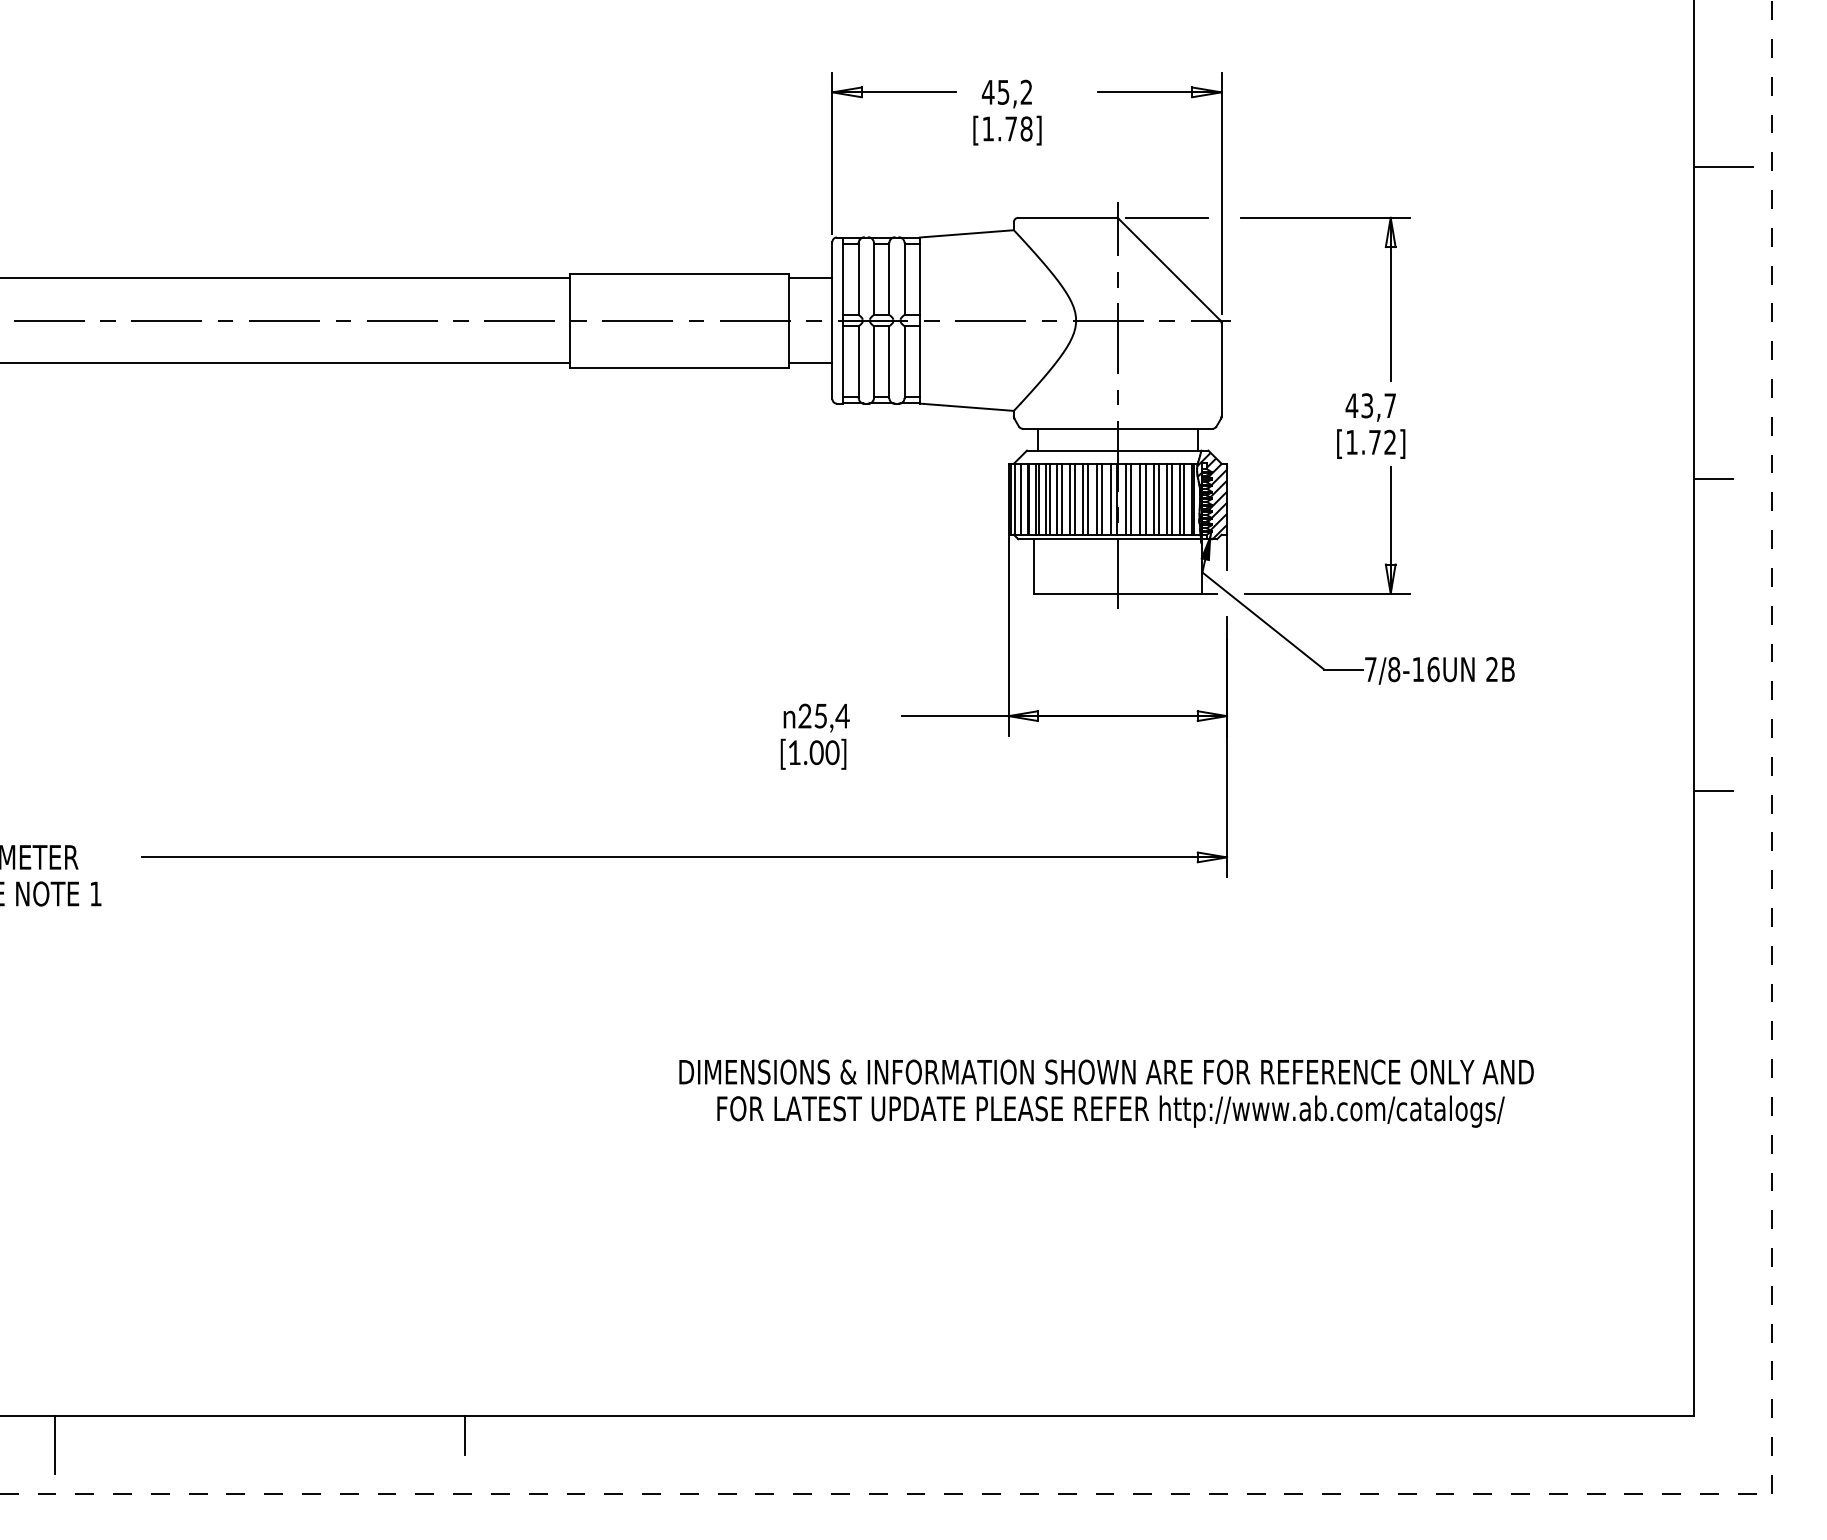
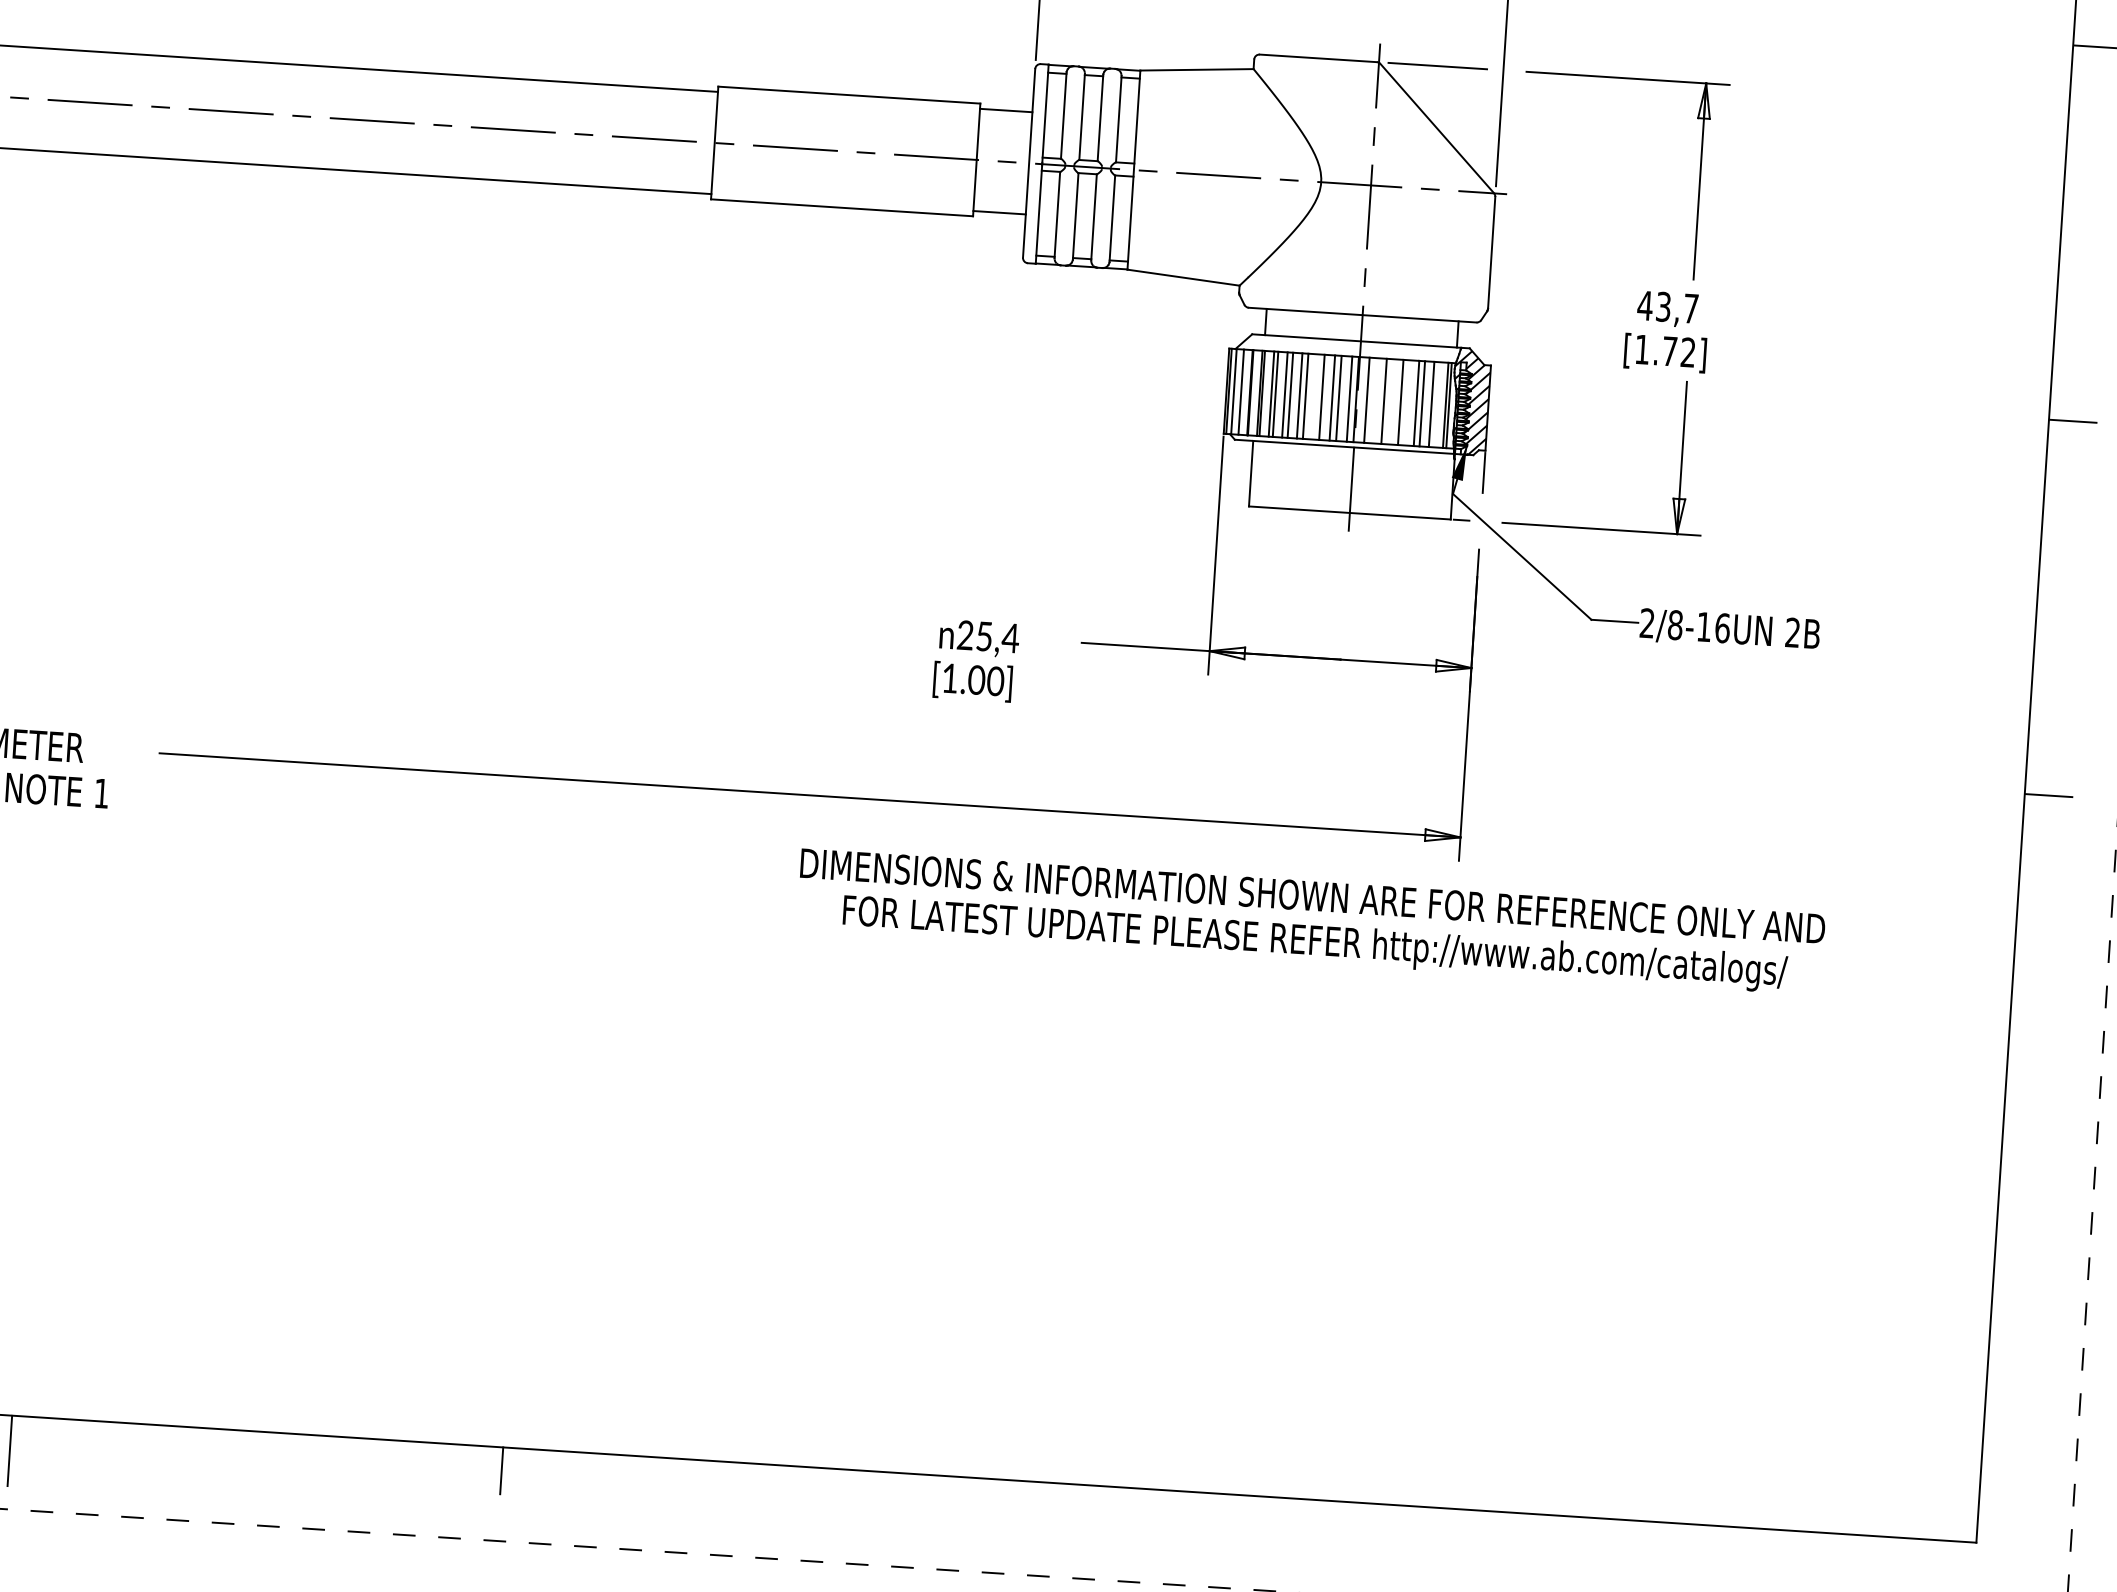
line: (1083, 498) -> (1316, 396), removed
line: (1131, 498) -> (1373, 399), removed
line: (1145, 498) -> (1390, 400), removed
line: (1159, 498) -> (1407, 401), removed
line: (1183, 498) -> (1436, 403), removed
text: (1370, 669) -> (1647, 623), 7/8-16UN -> 2/8-16UN
text: (1106, 1093) -> (1311, 921), moved

